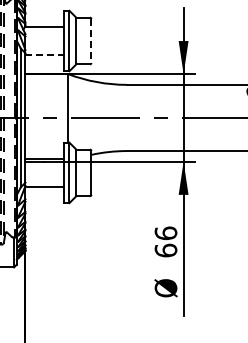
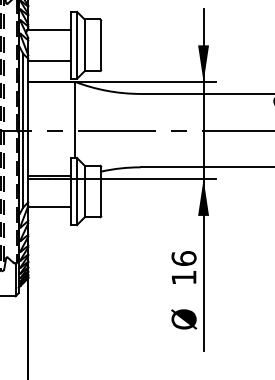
line: (91, 41) -> (101, 45), dashed -> solid
line: (44, 54) -> (49, 60), dashed -> solid
text: (165, 250) -> (183, 277), 66 -> 16

